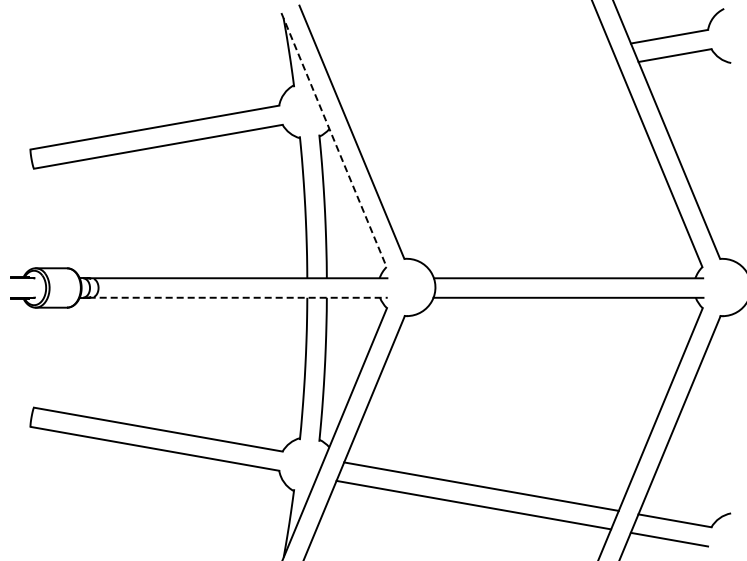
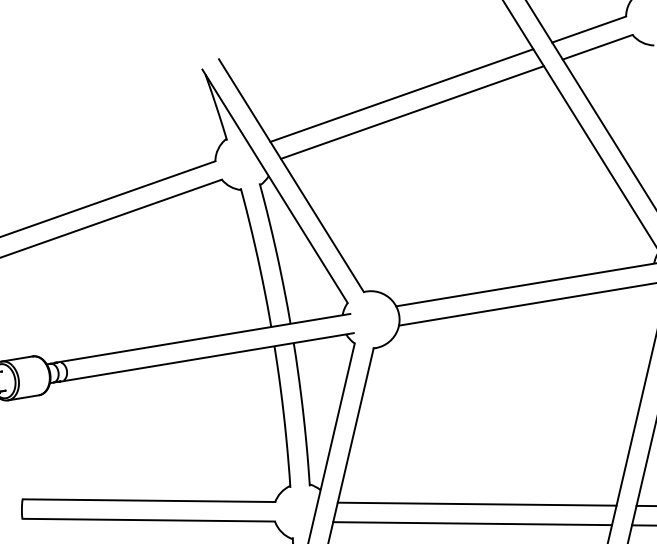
line: (473, 71) -> (401, 95), added
line: (481, 89) -> (412, 112), added
line: (334, 140) -> (275, 186), dashed -> solid
line: (238, 297) -> (206, 357), dashed -> solid

